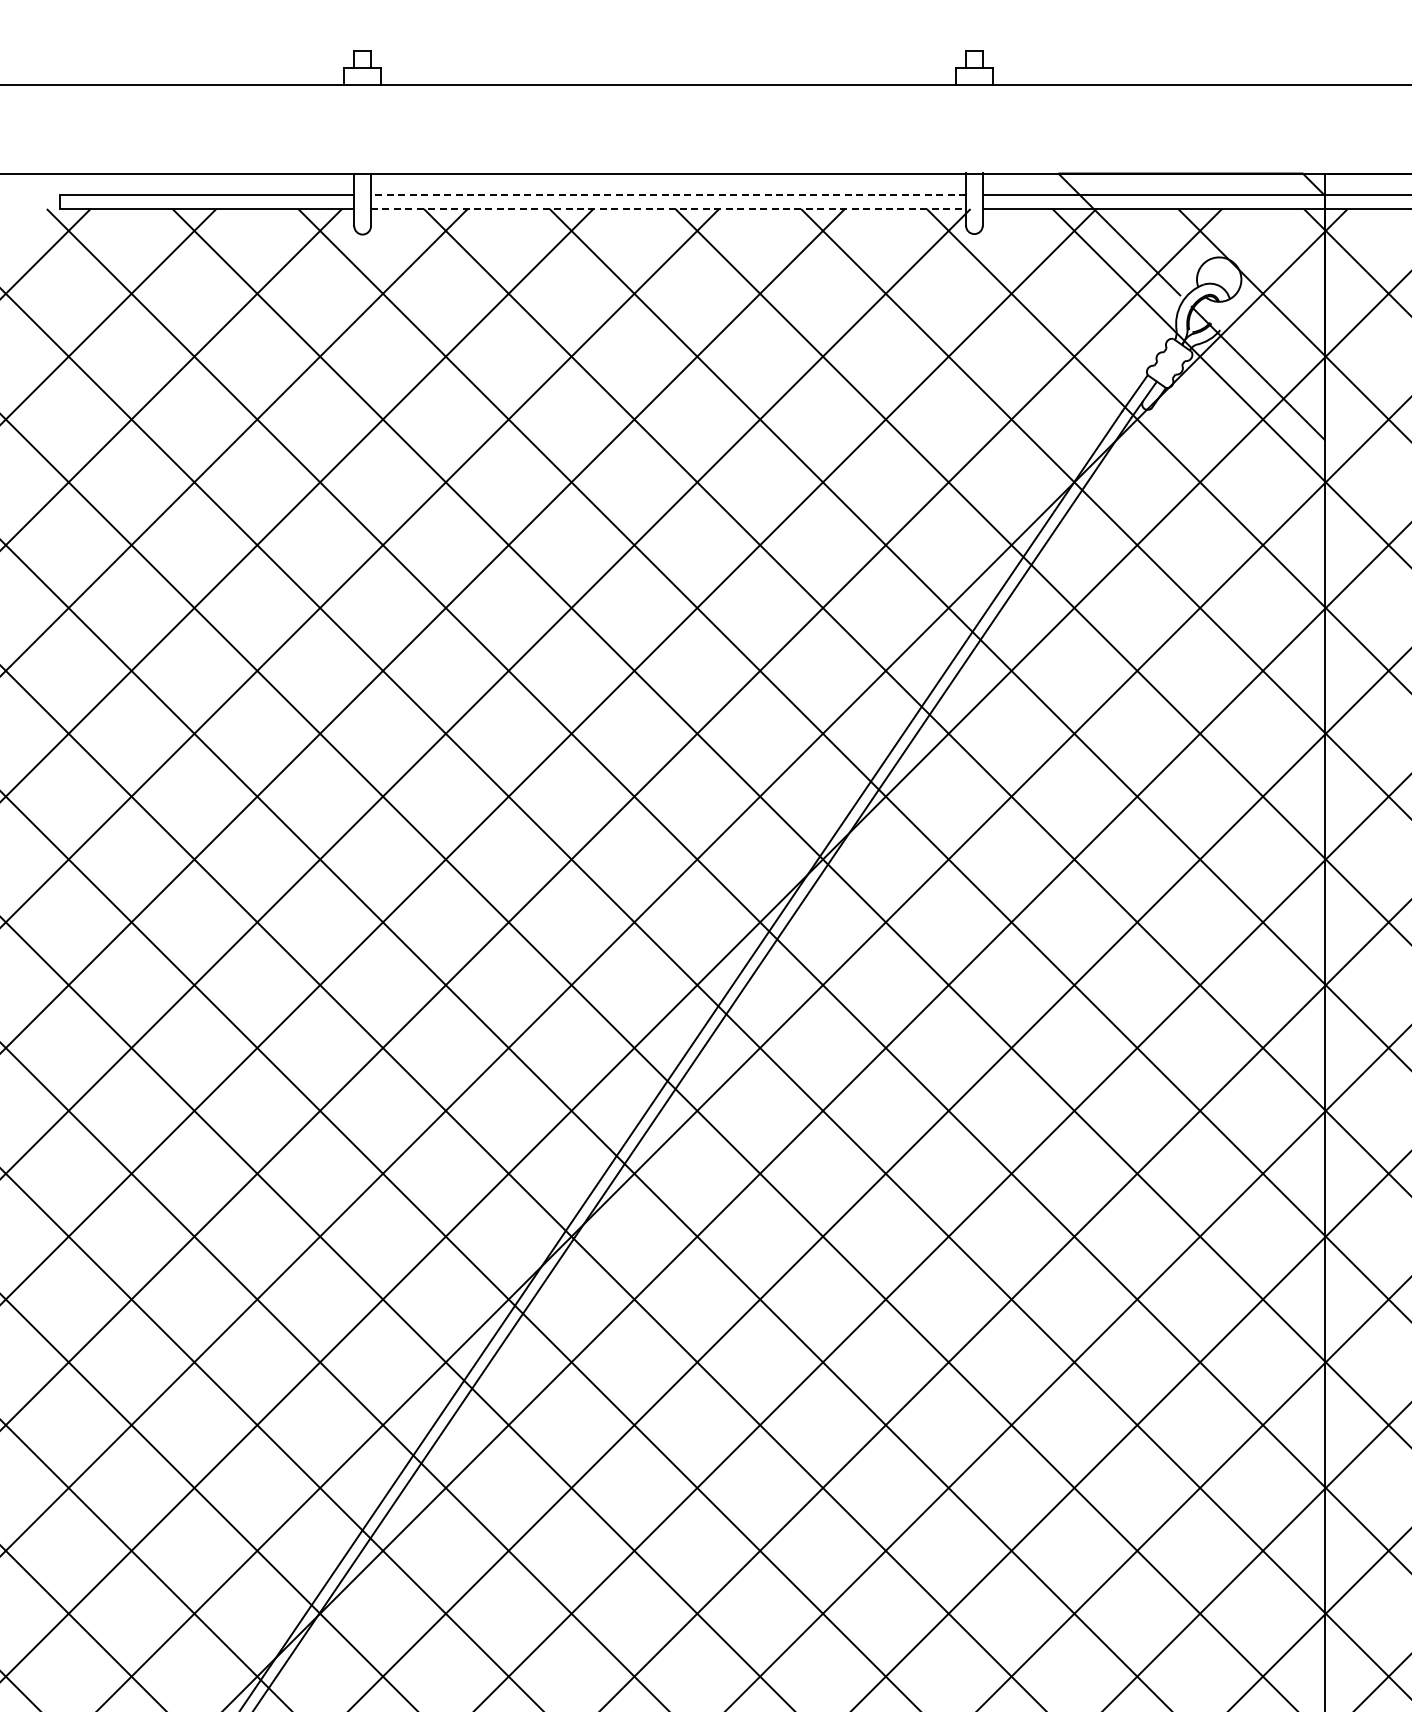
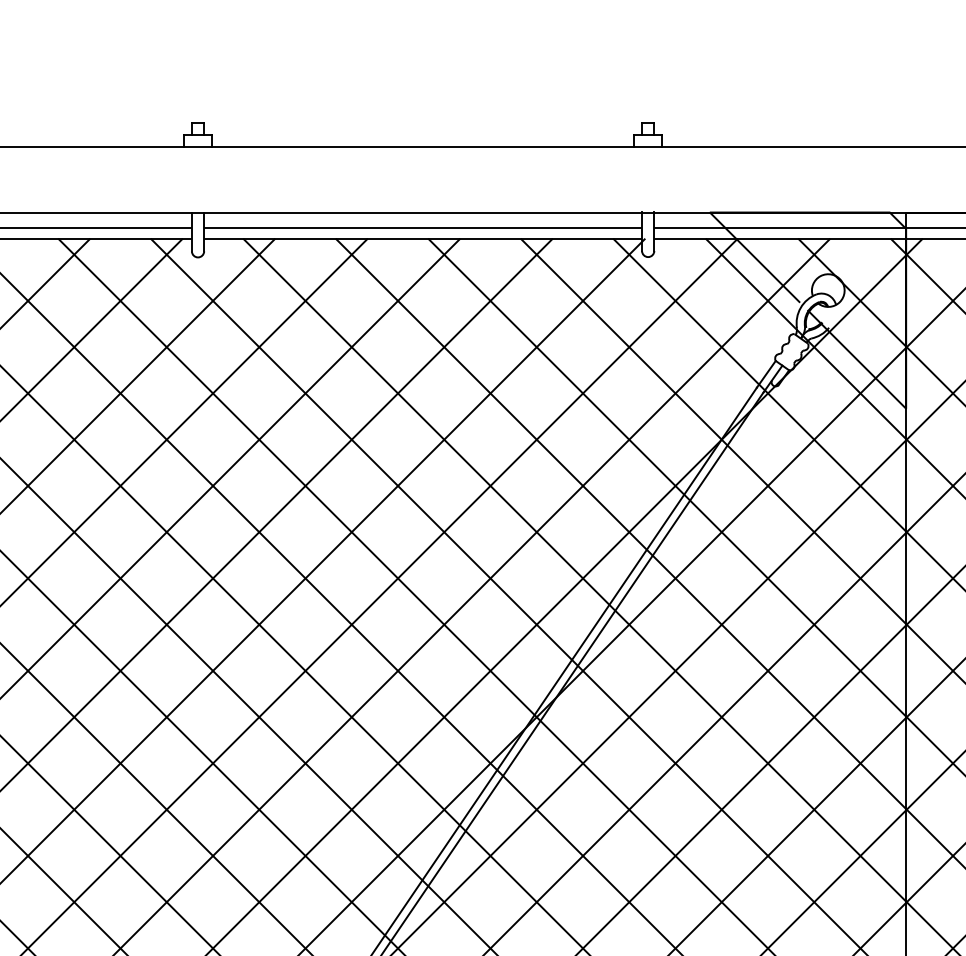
line: (668, 195) -> (423, 228), dashed -> solid
line: (668, 209) -> (423, 238), dashed -> solid

